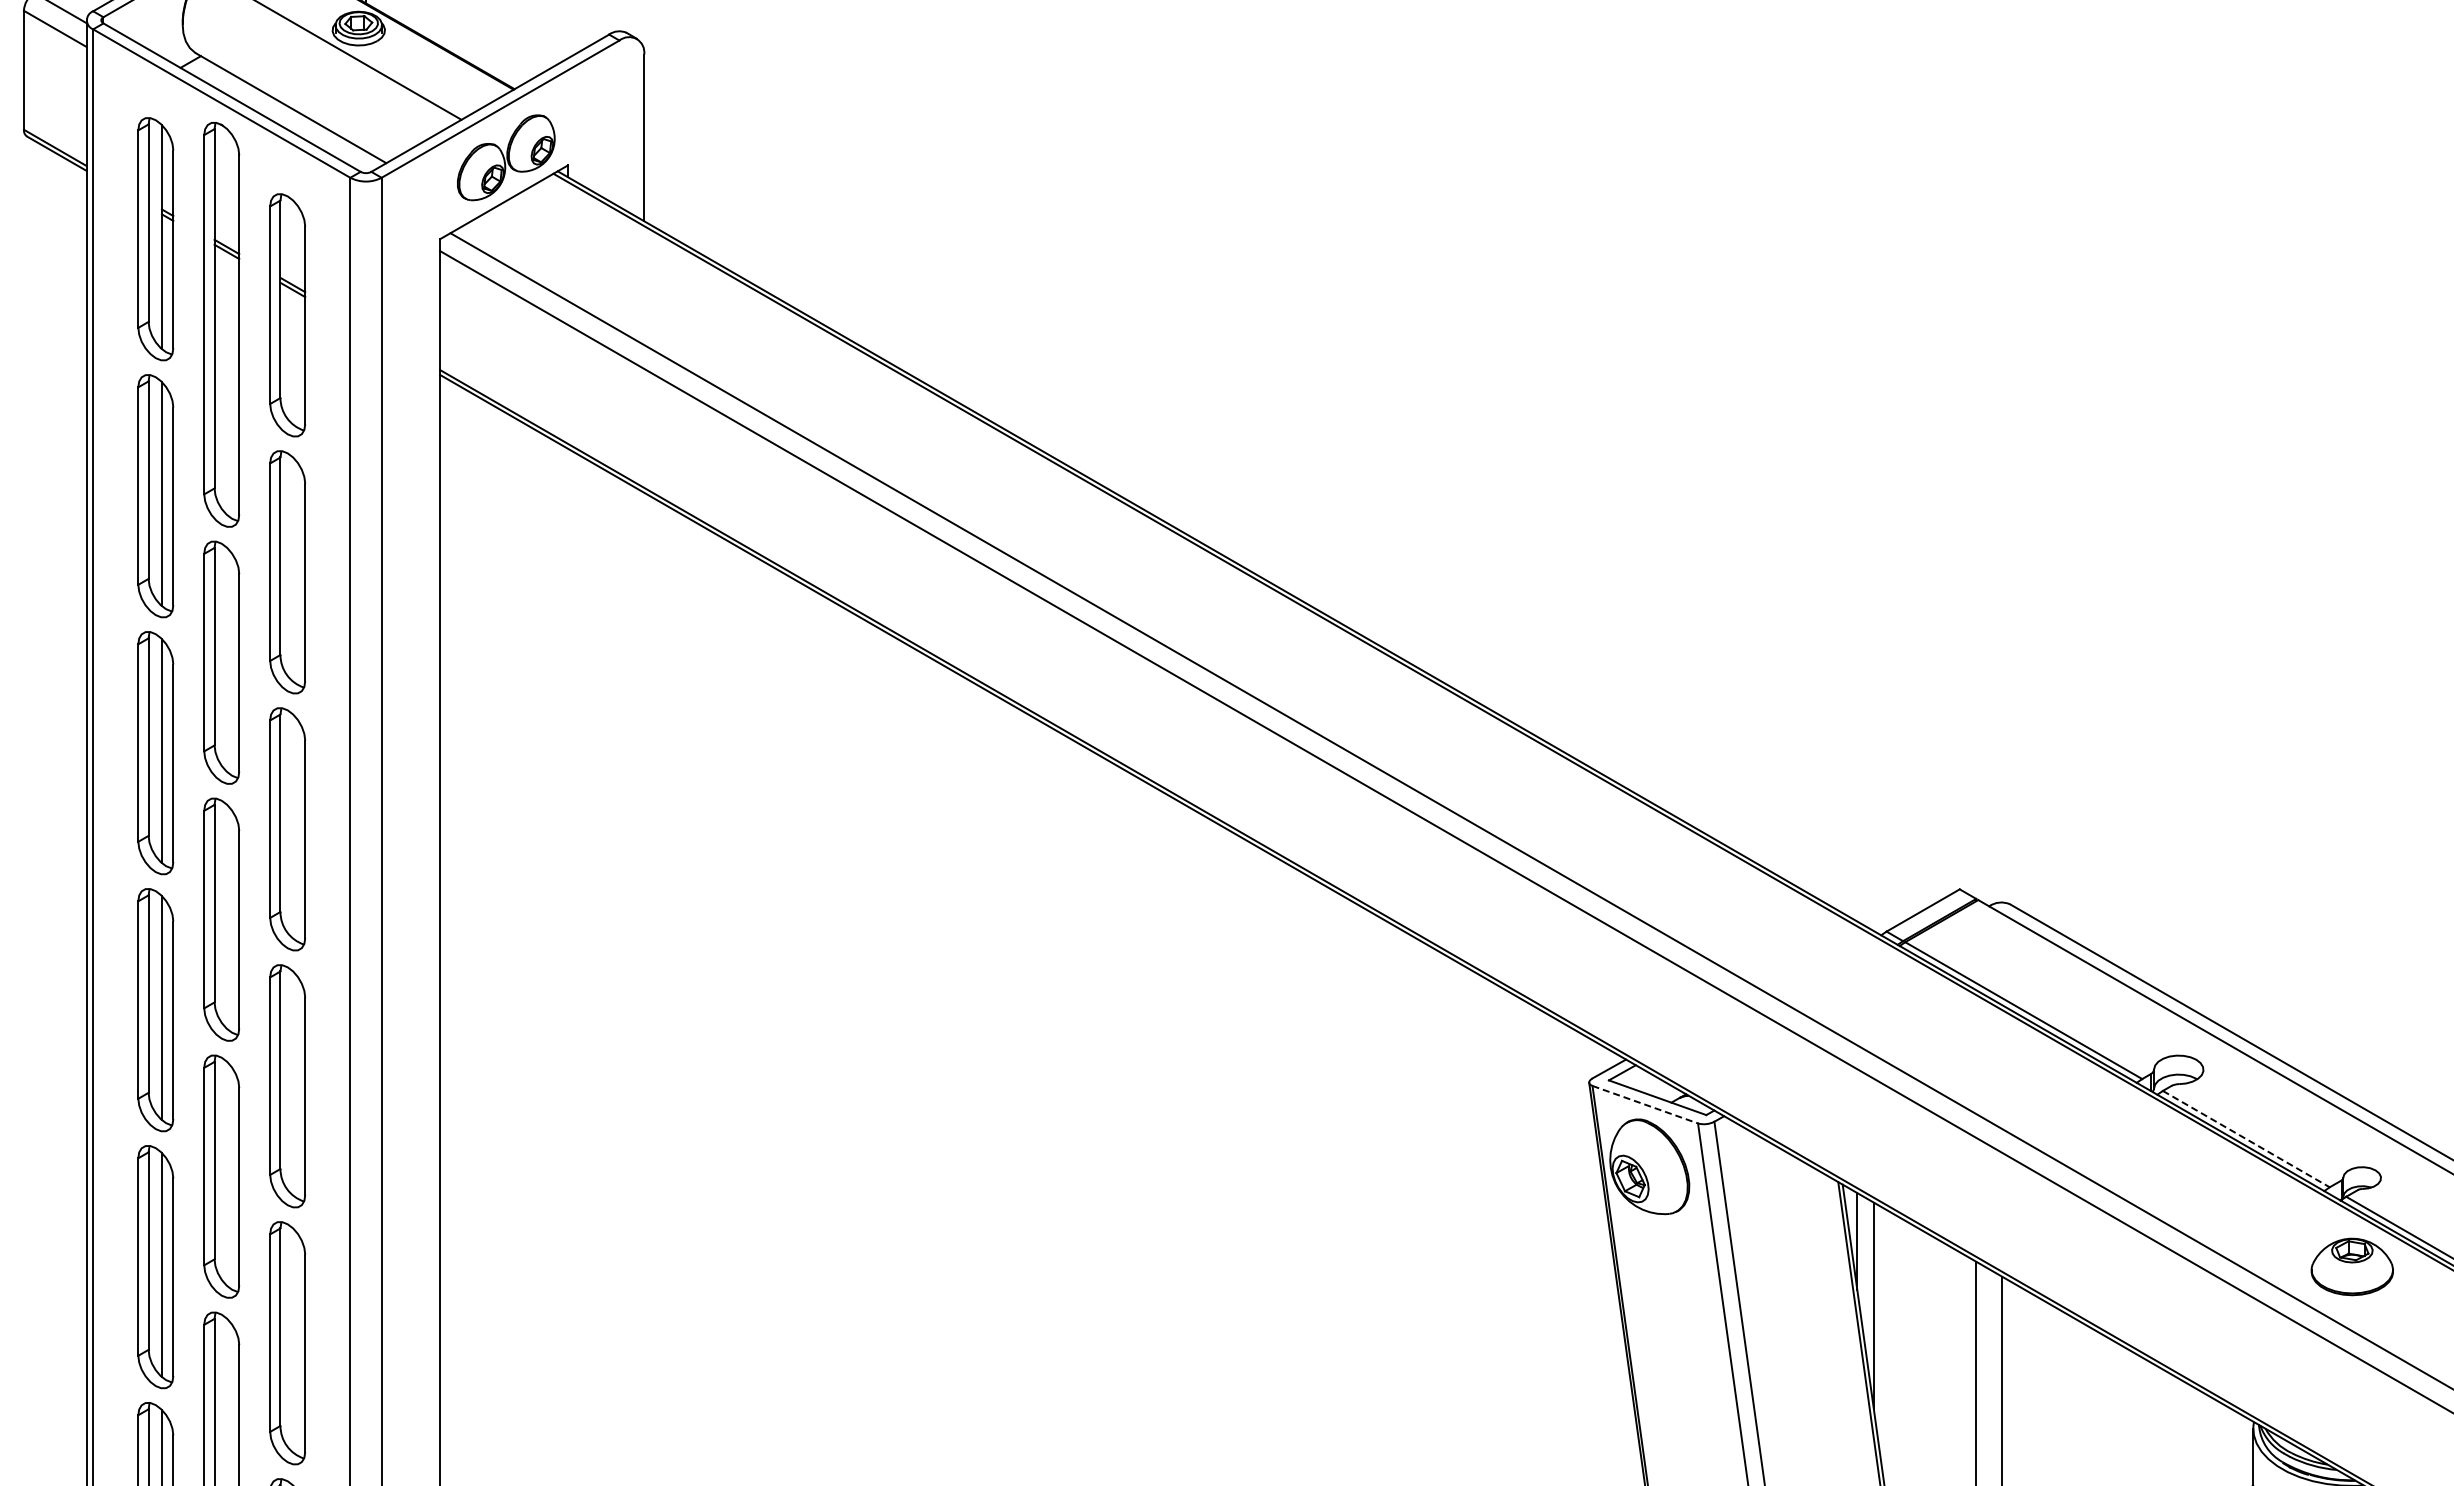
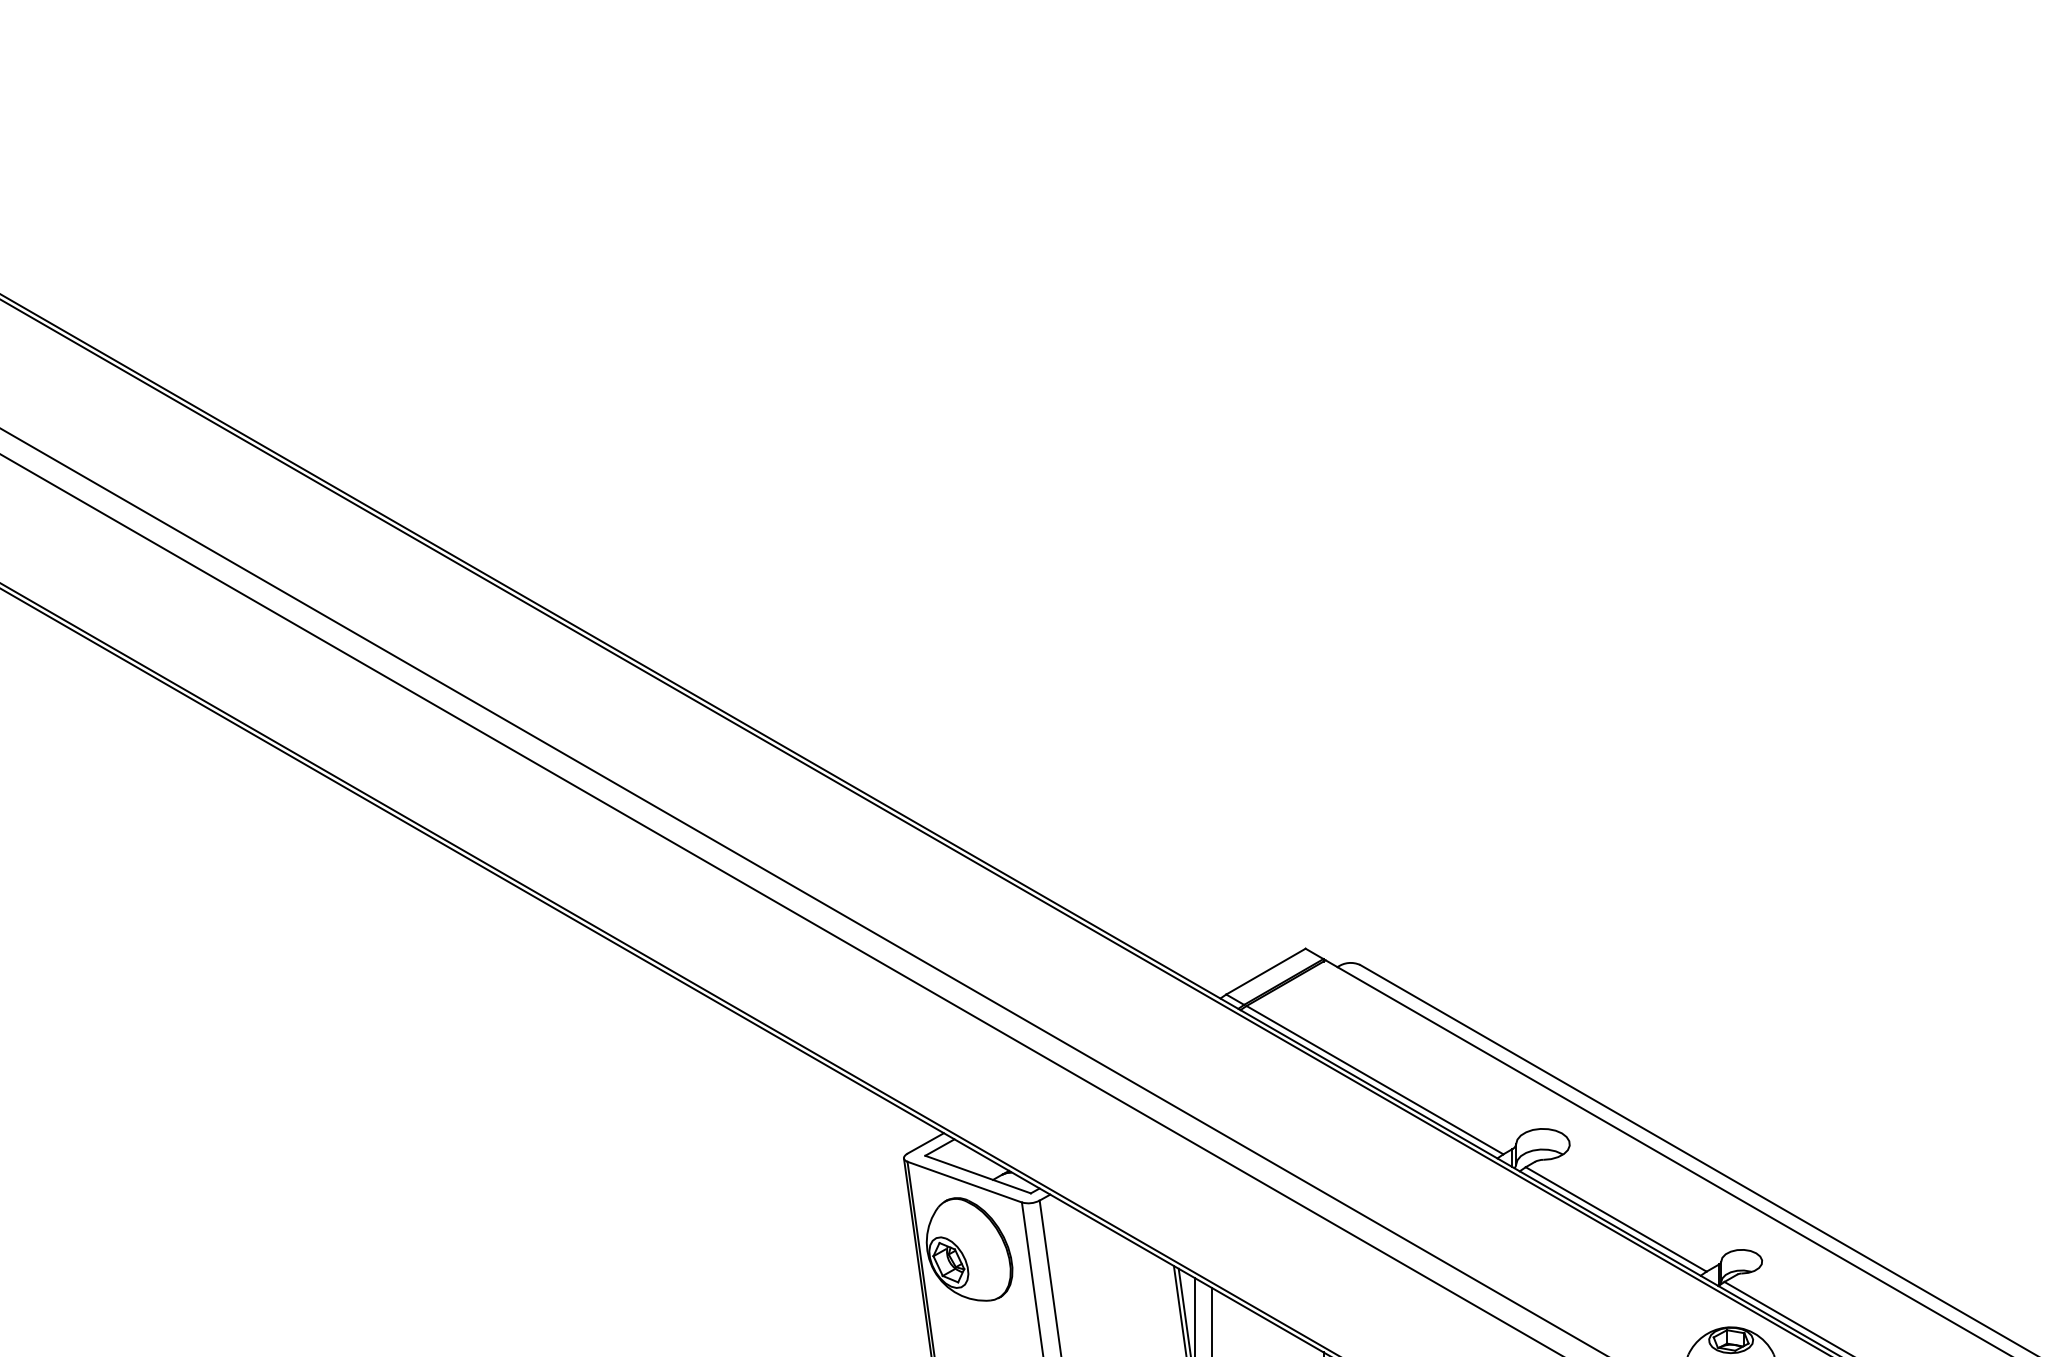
line: (1645, 1104) -> (964, 1181), dashed -> solid
line: (2246, 1139) -> (1616, 1219), dashed -> solid

